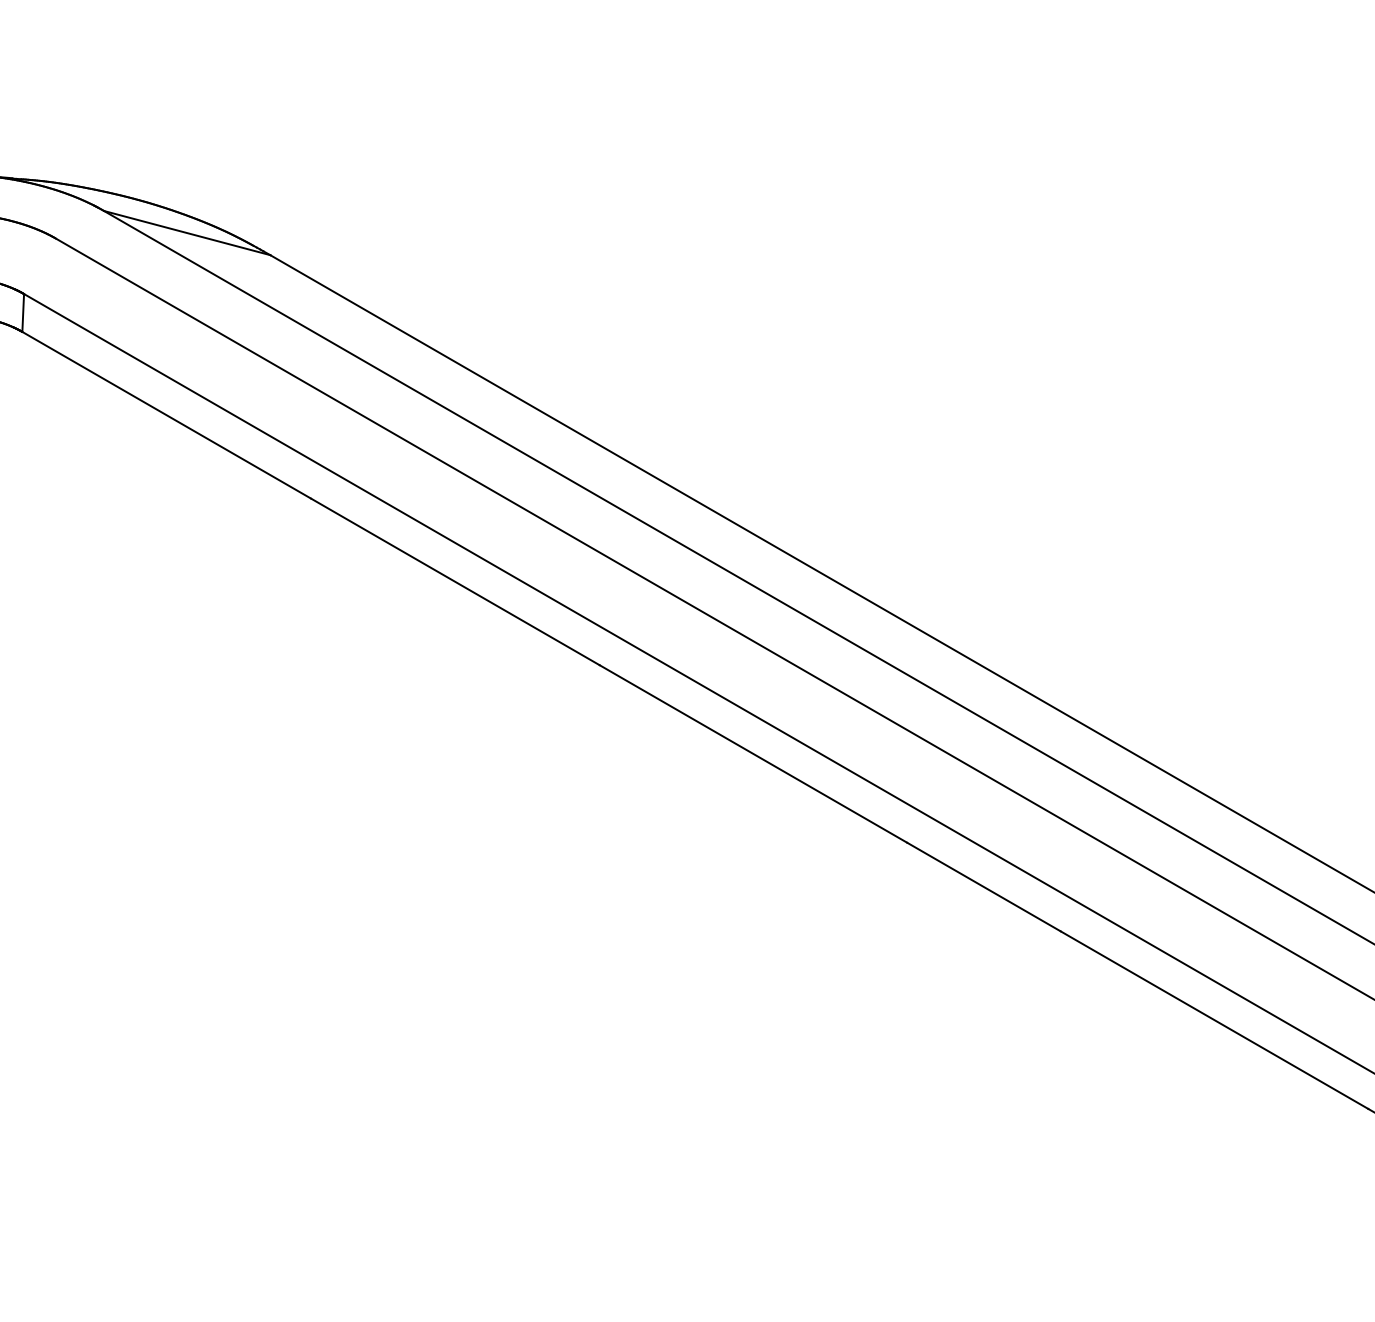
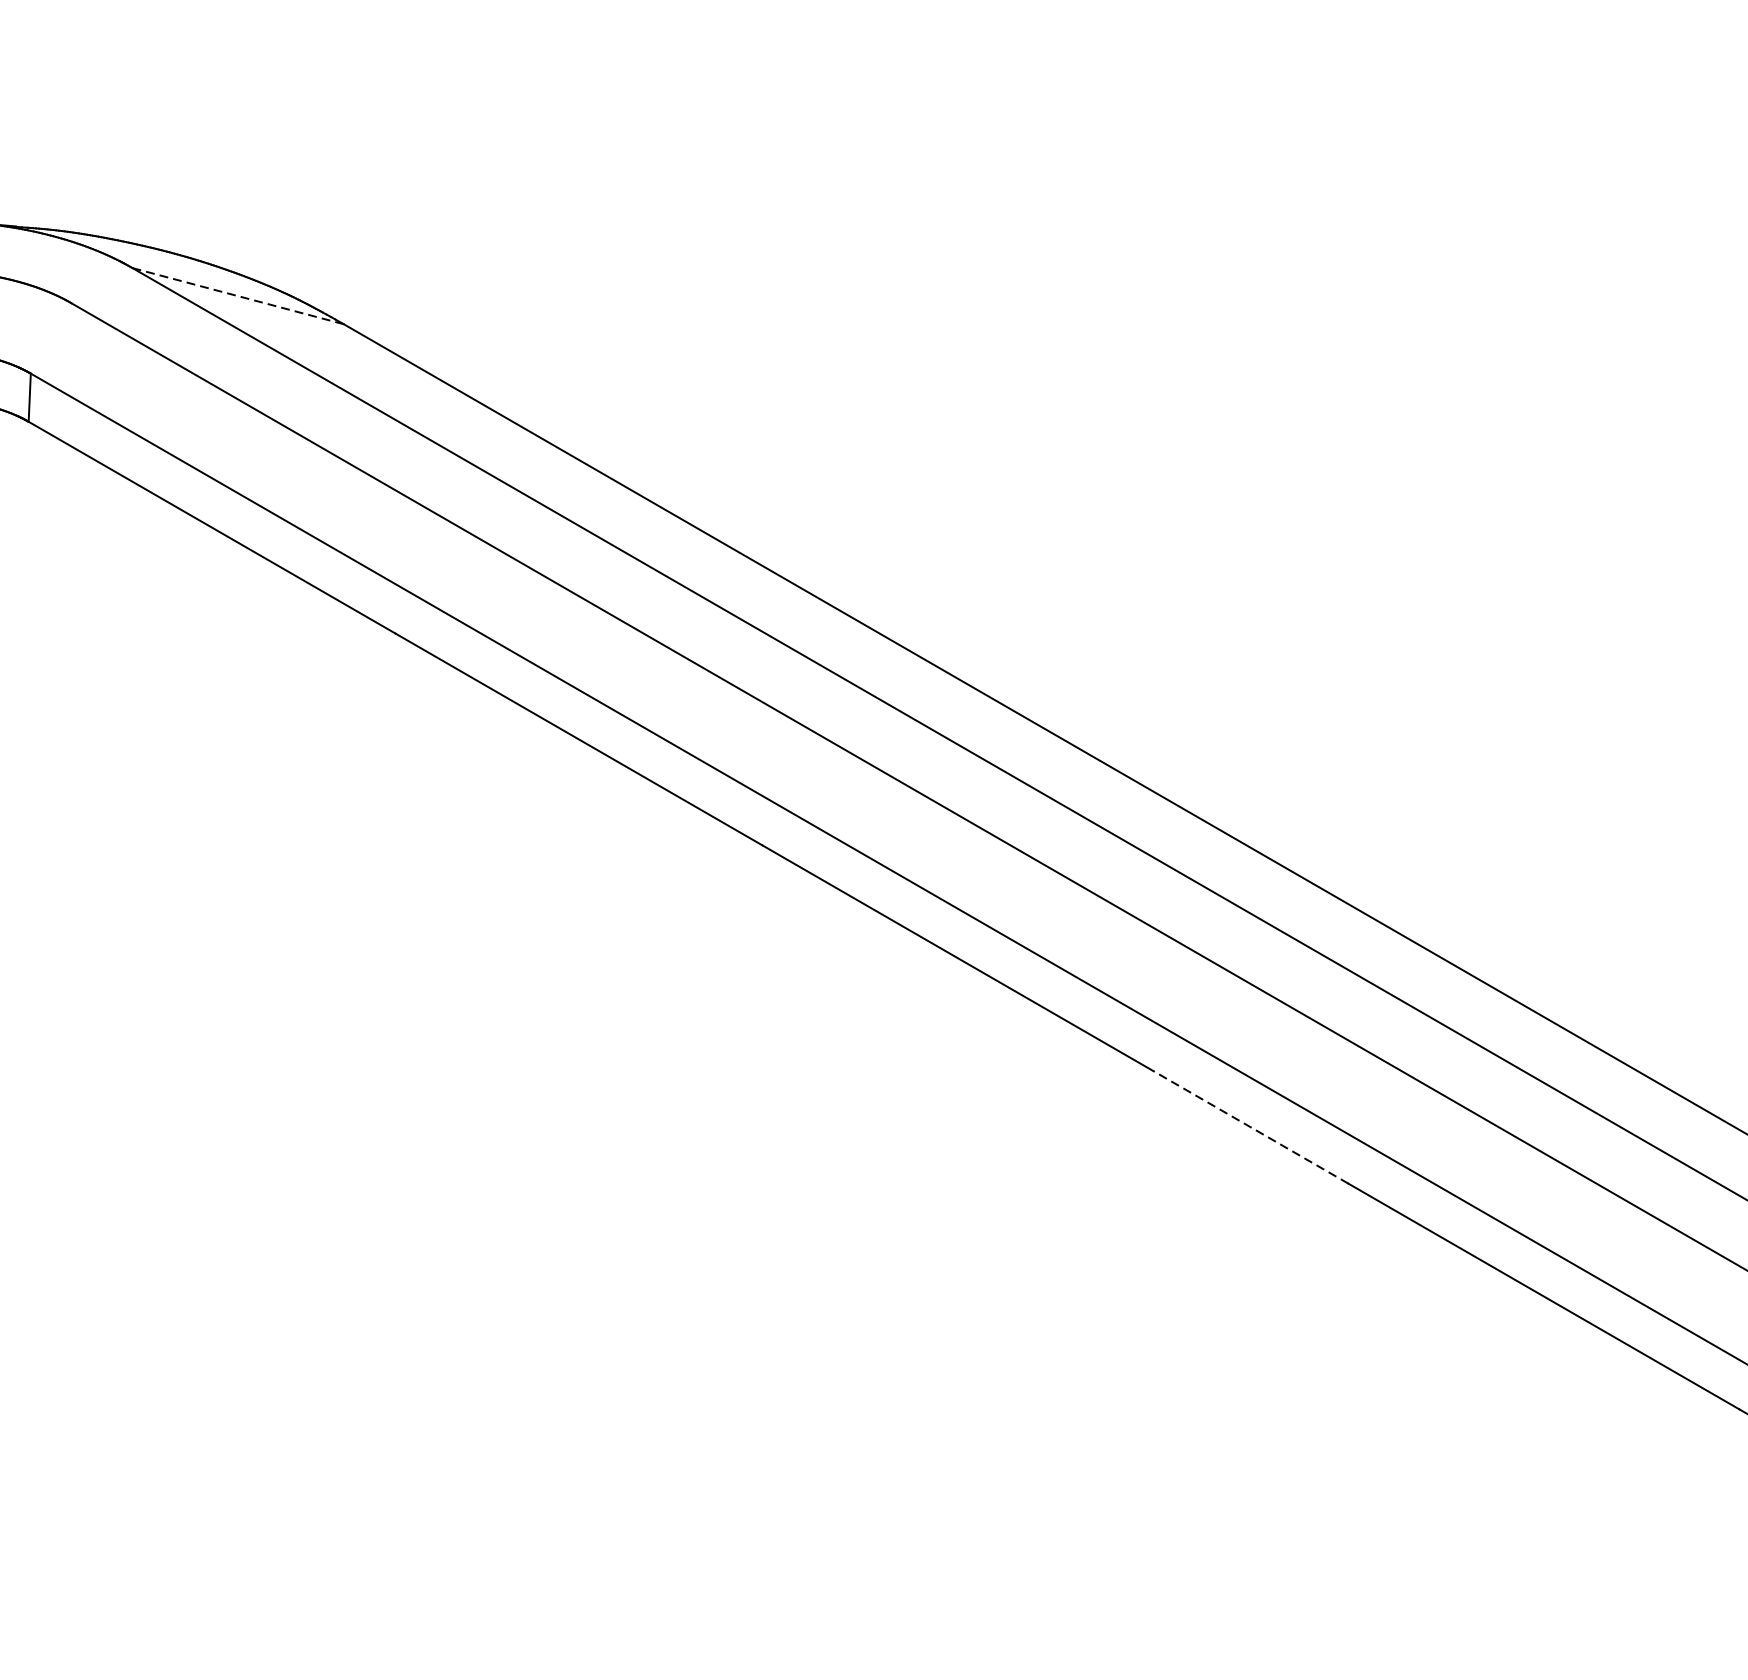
line: (186, 232) -> (237, 295), solid -> dashed
line: (983, 887) -> (1250, 1127), solid -> dashed

